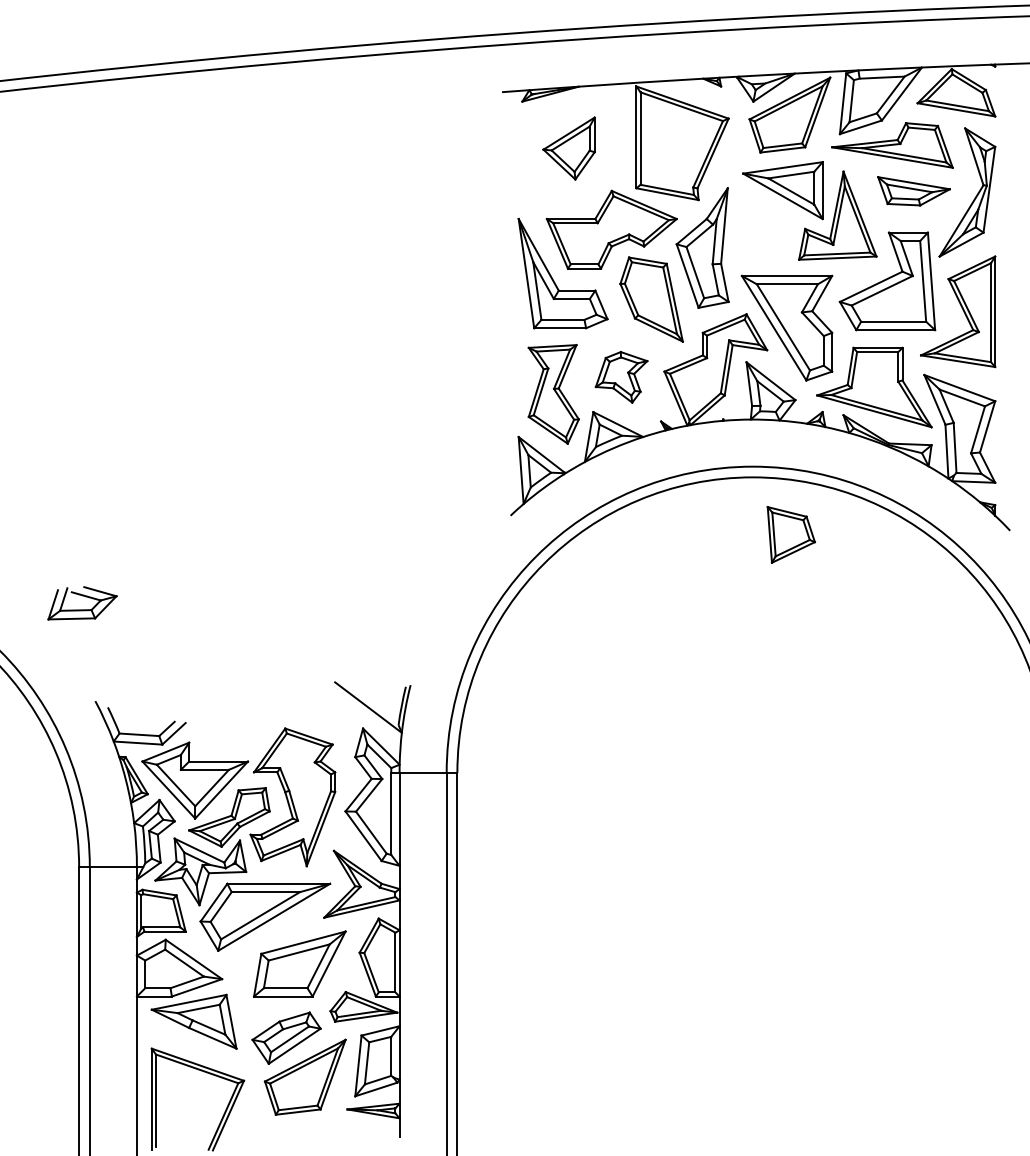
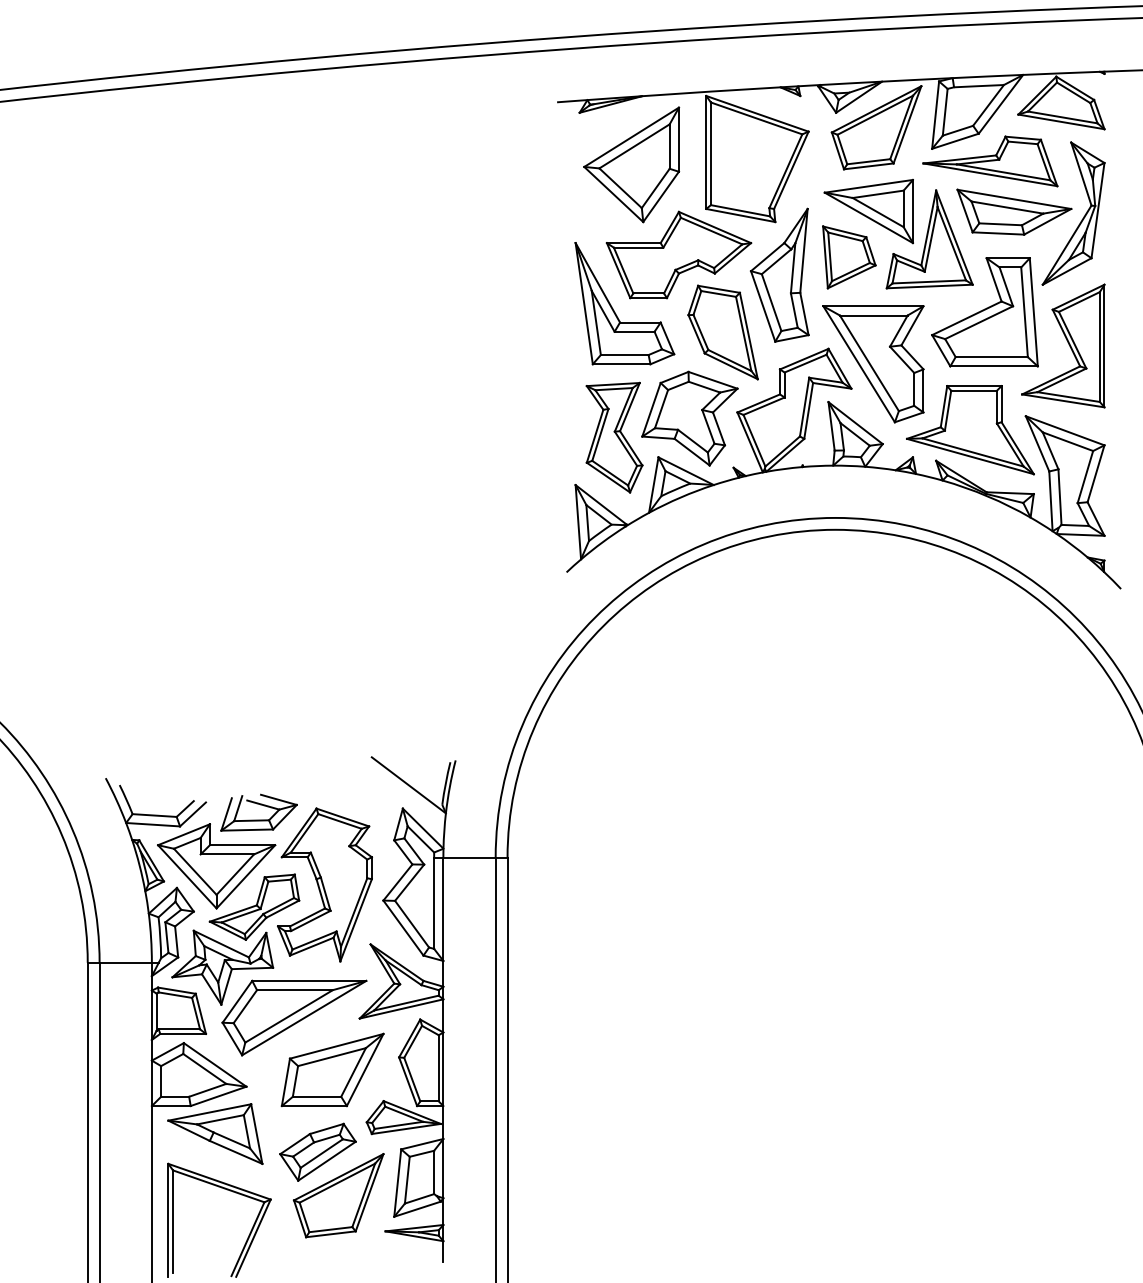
part: (568, 148) -> (630, 164), size x1.67
part: (913, 191) -> (1013, 212), size x1.43
part: (621, 377) -> (689, 418), size x1.67
part: (790, 534) -> (848, 256), moved
part: (82, 603) -> (259, 812), moved

